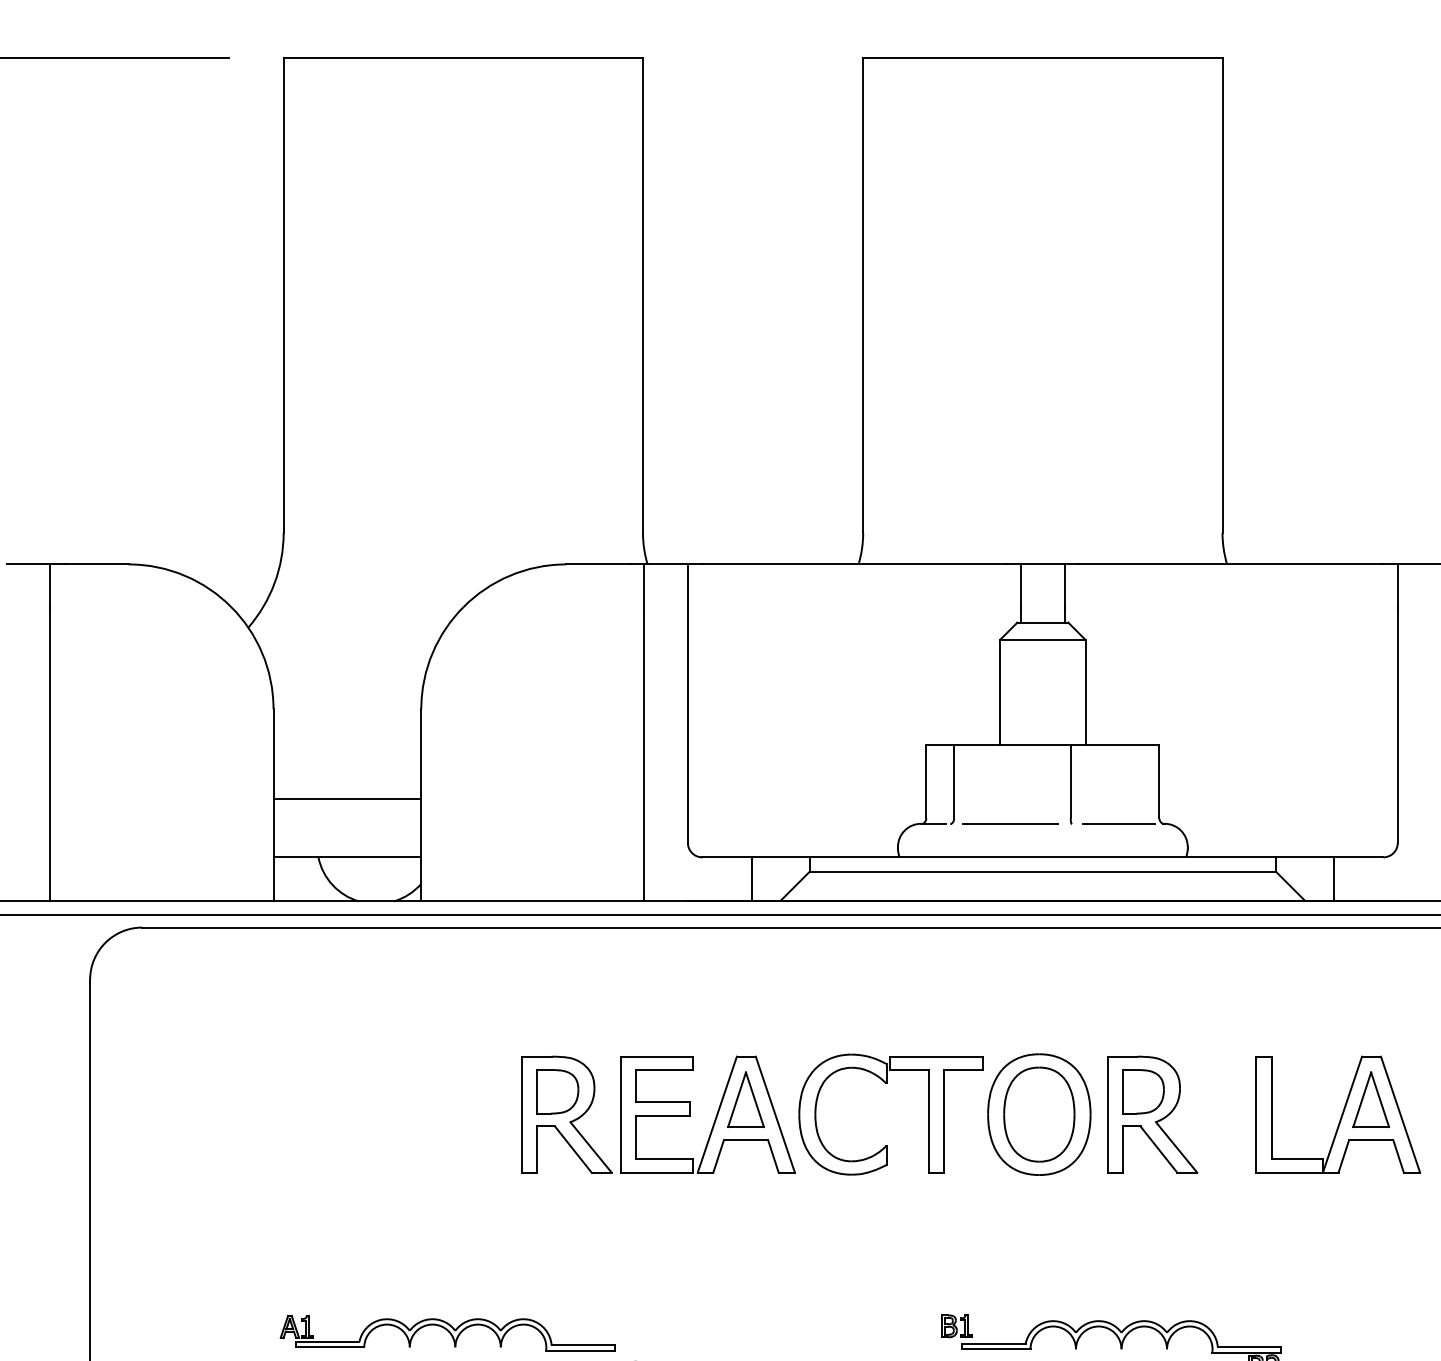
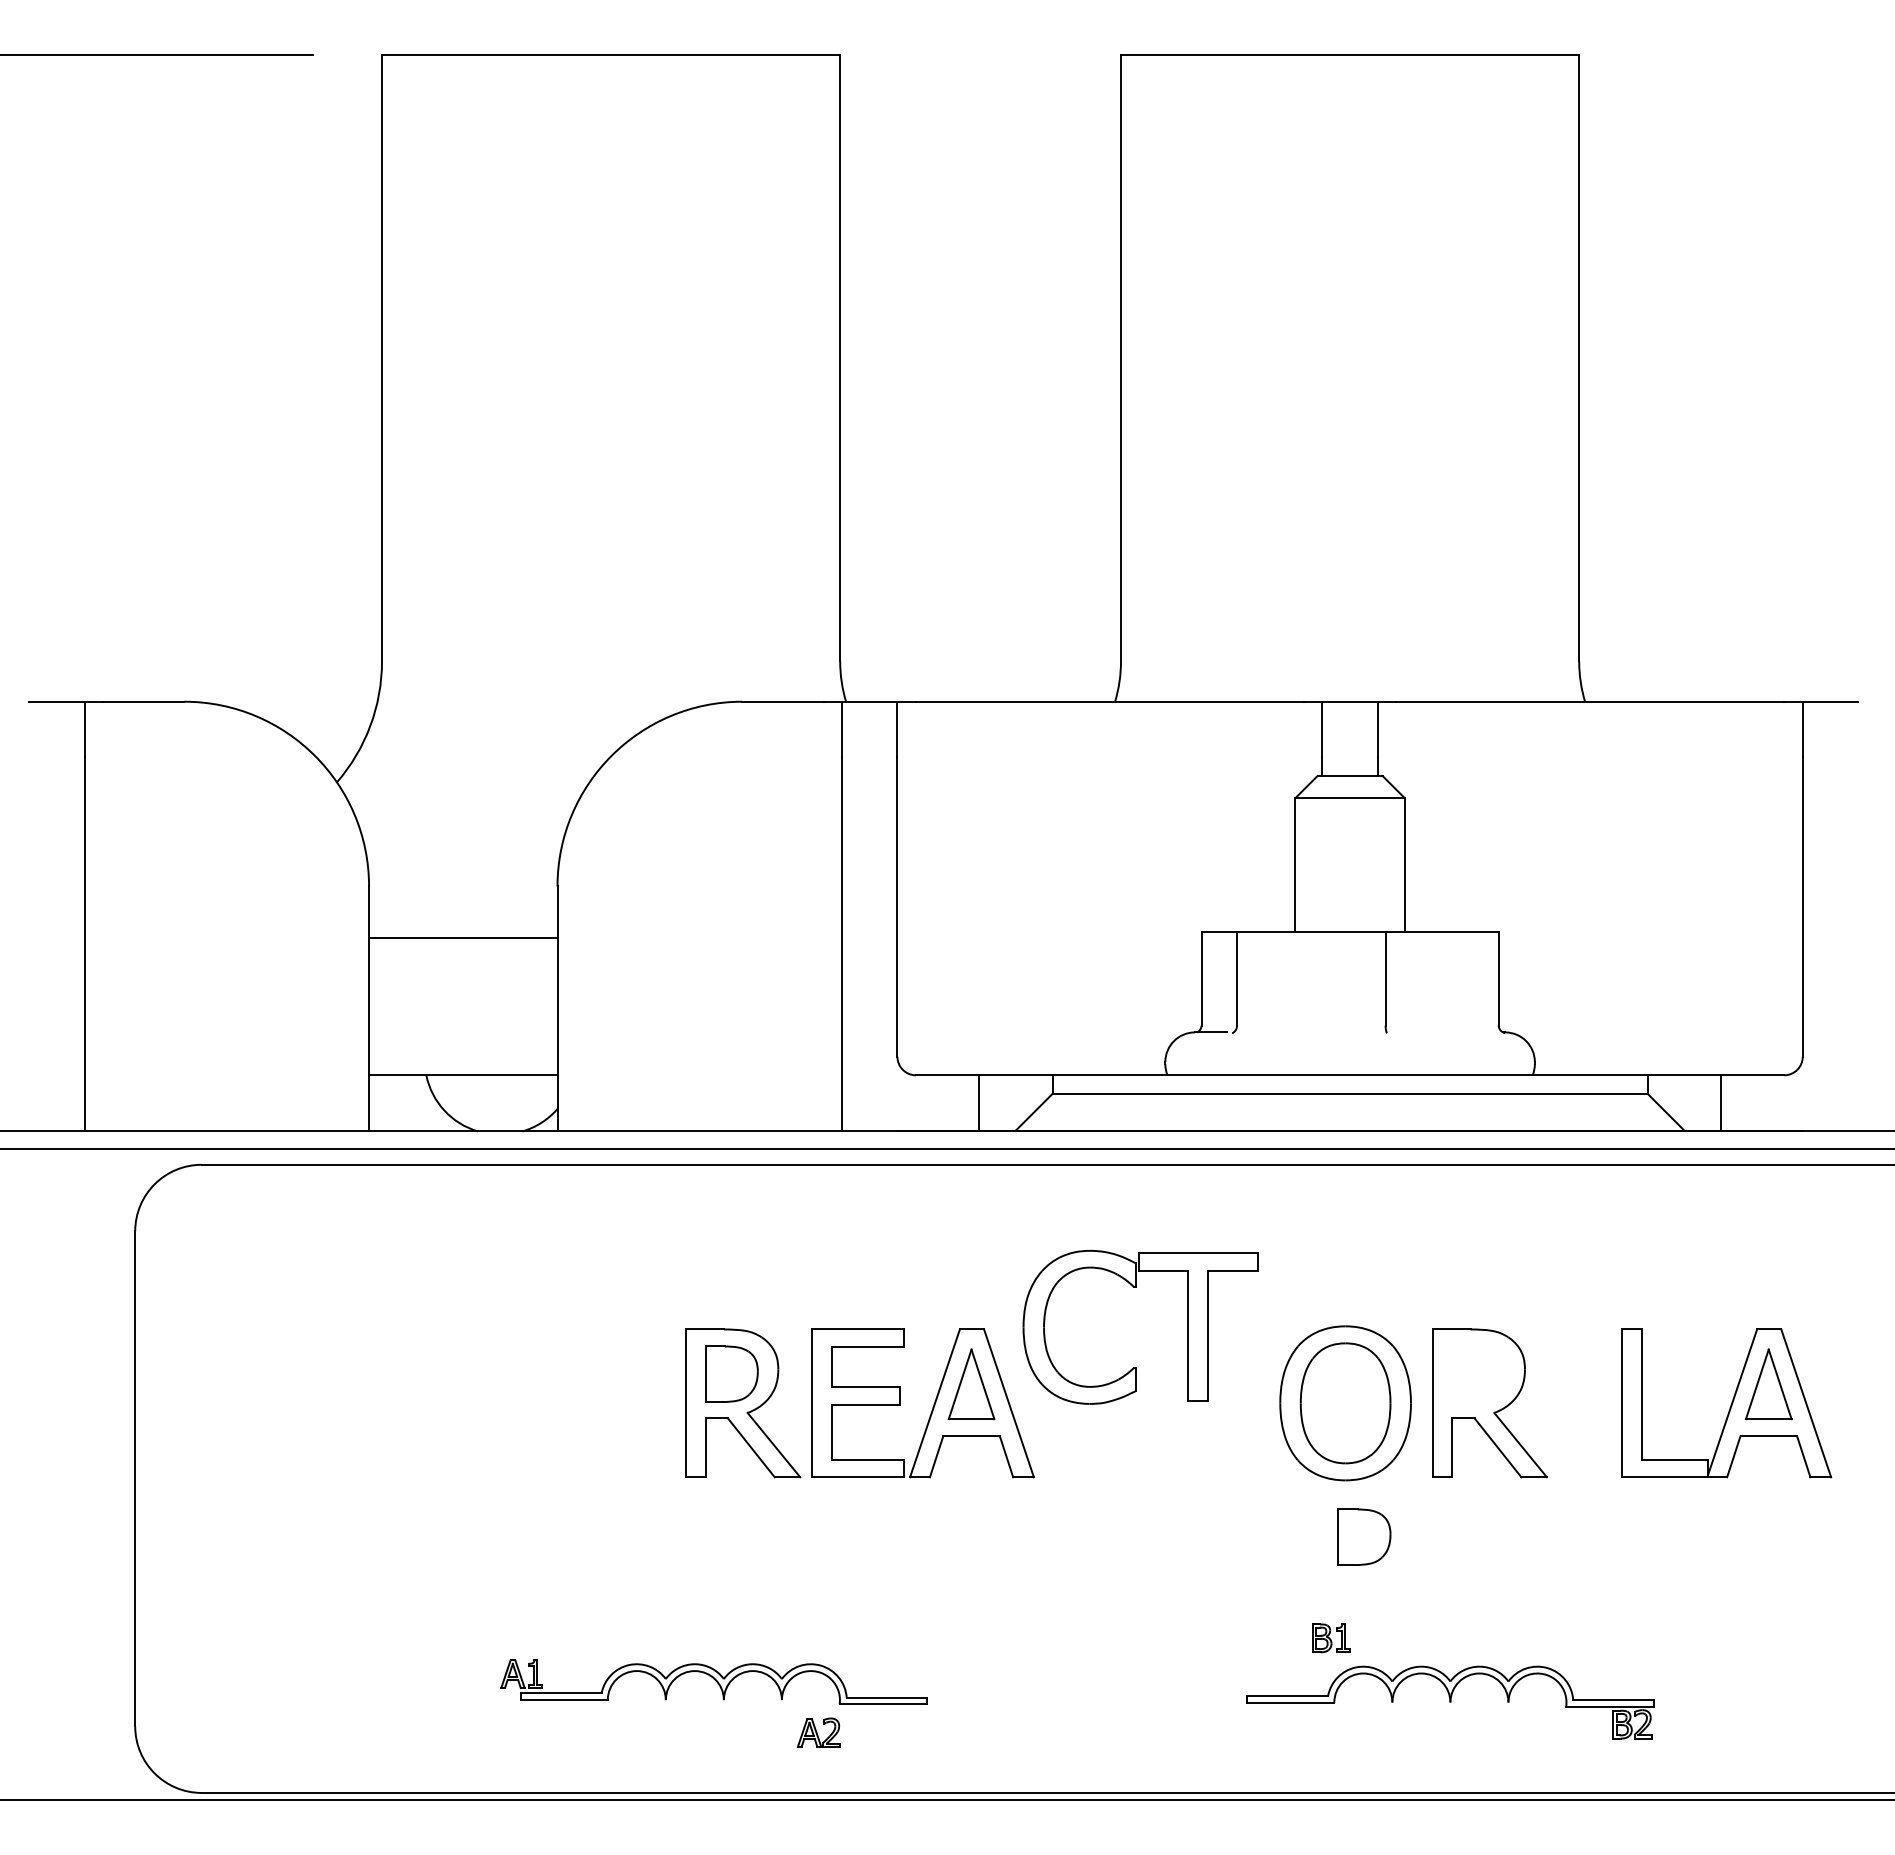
line: (347, 799) -> (463, 938), moved
line: (1010, 823) -> (1308, 1032), removed
line: (1119, 823) -> (1447, 1032), removed
part: (887, 1083) -> (1136, 1287), moved
part: (1143, 1091) -> (1364, 1536), moved
part: (956, 1326) -> (1331, 1638), moved
part: (447, 1332) -> (713, 1681), moved

